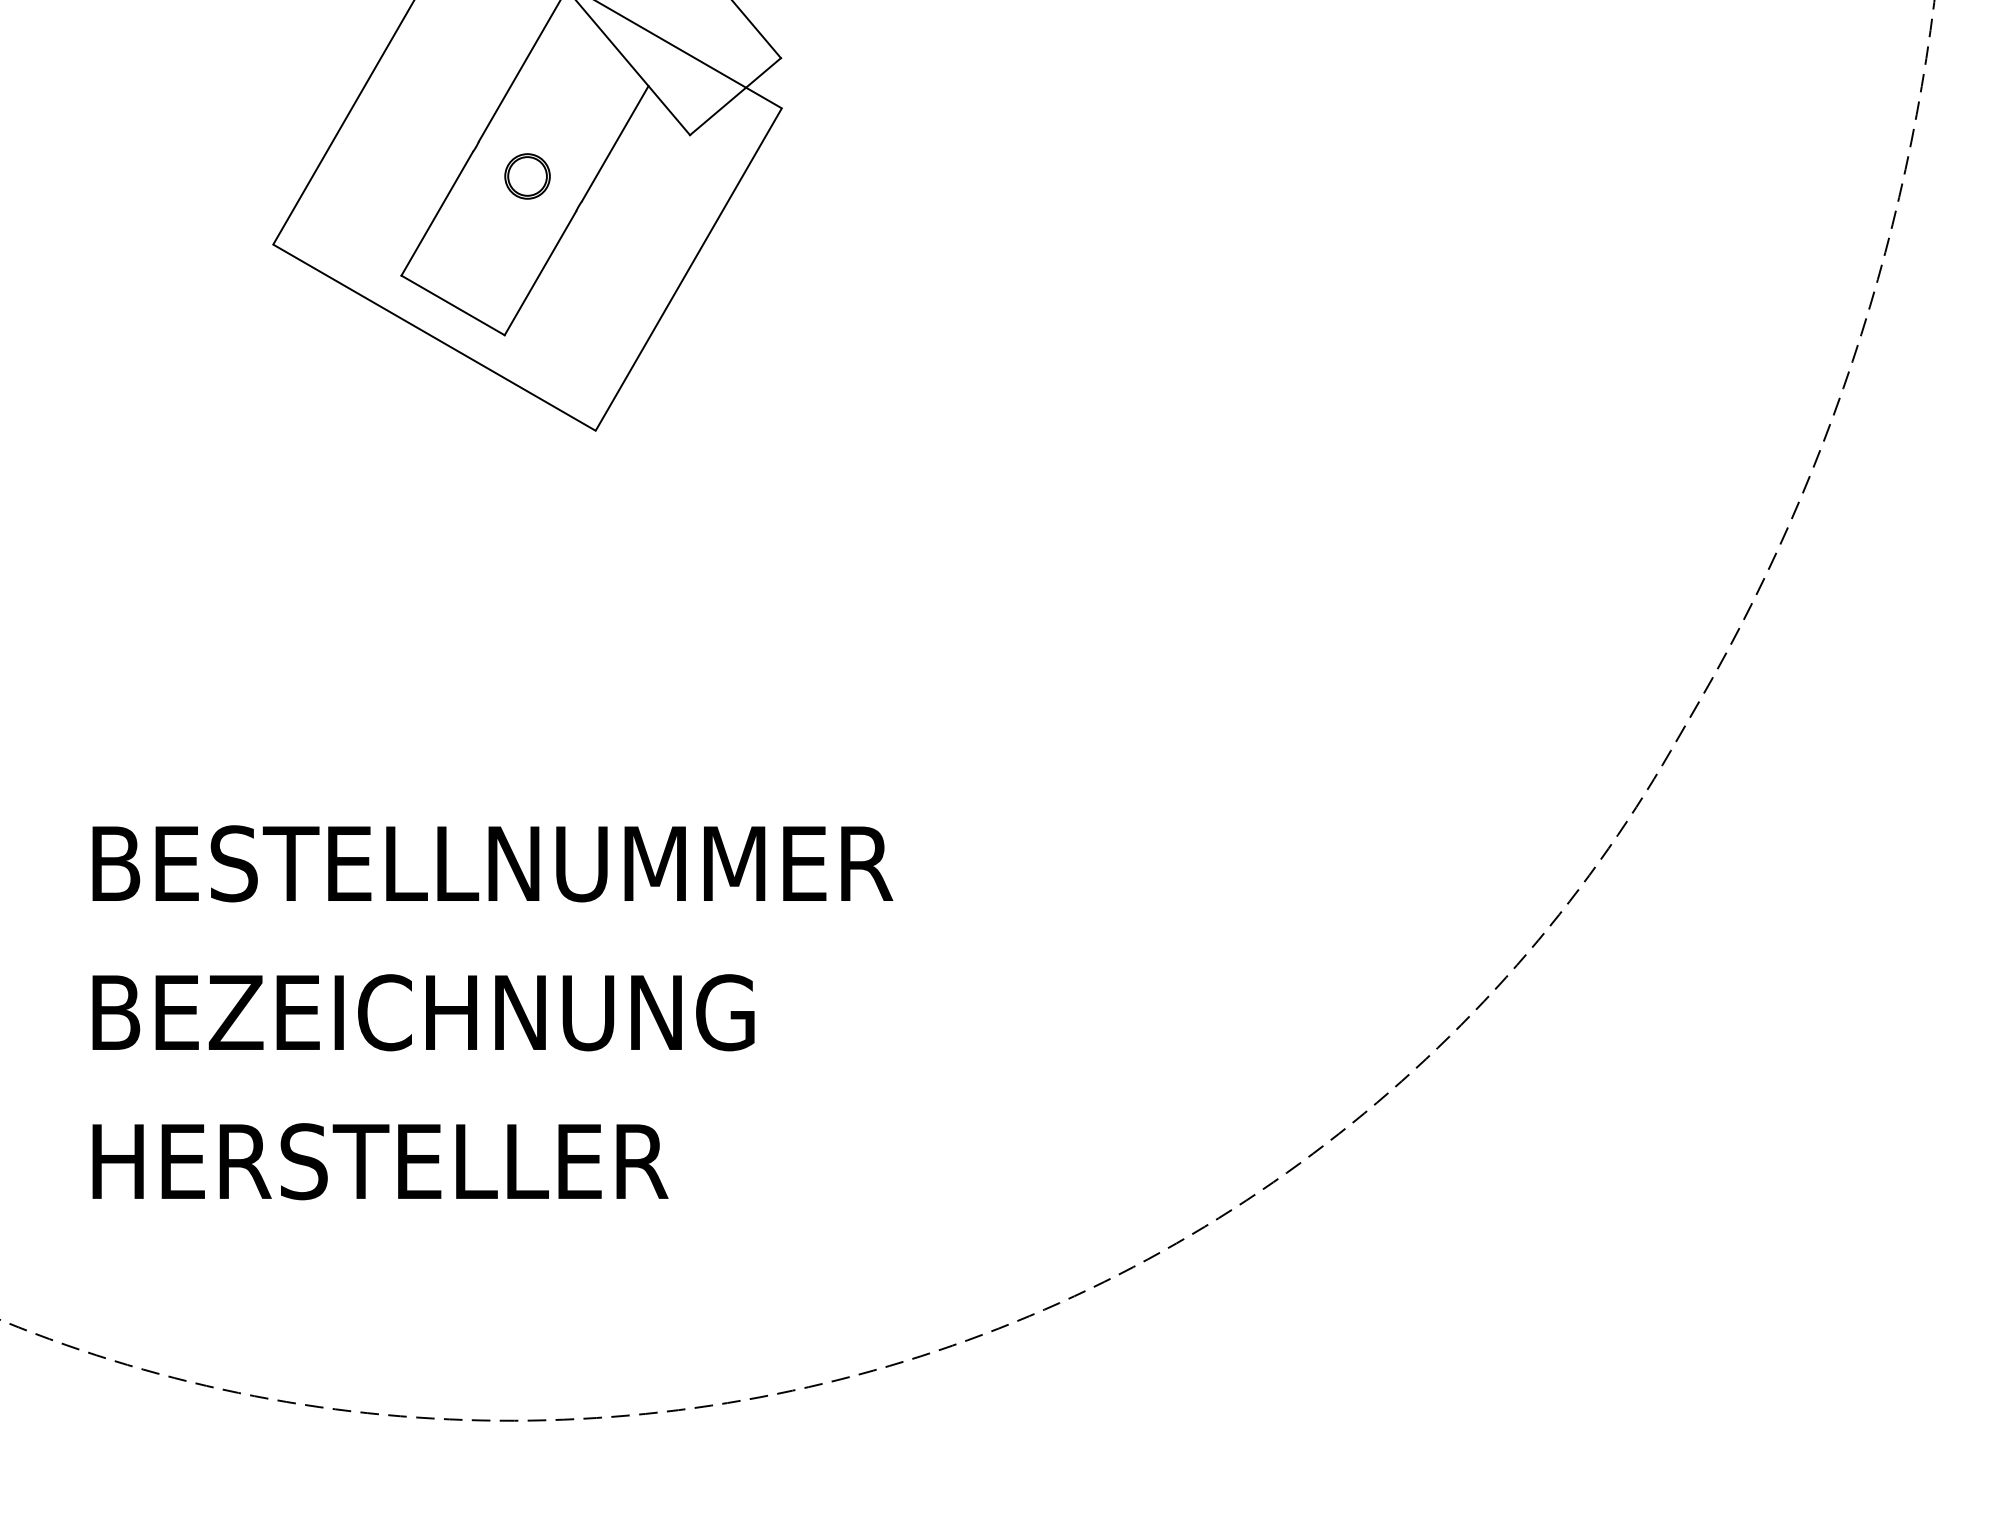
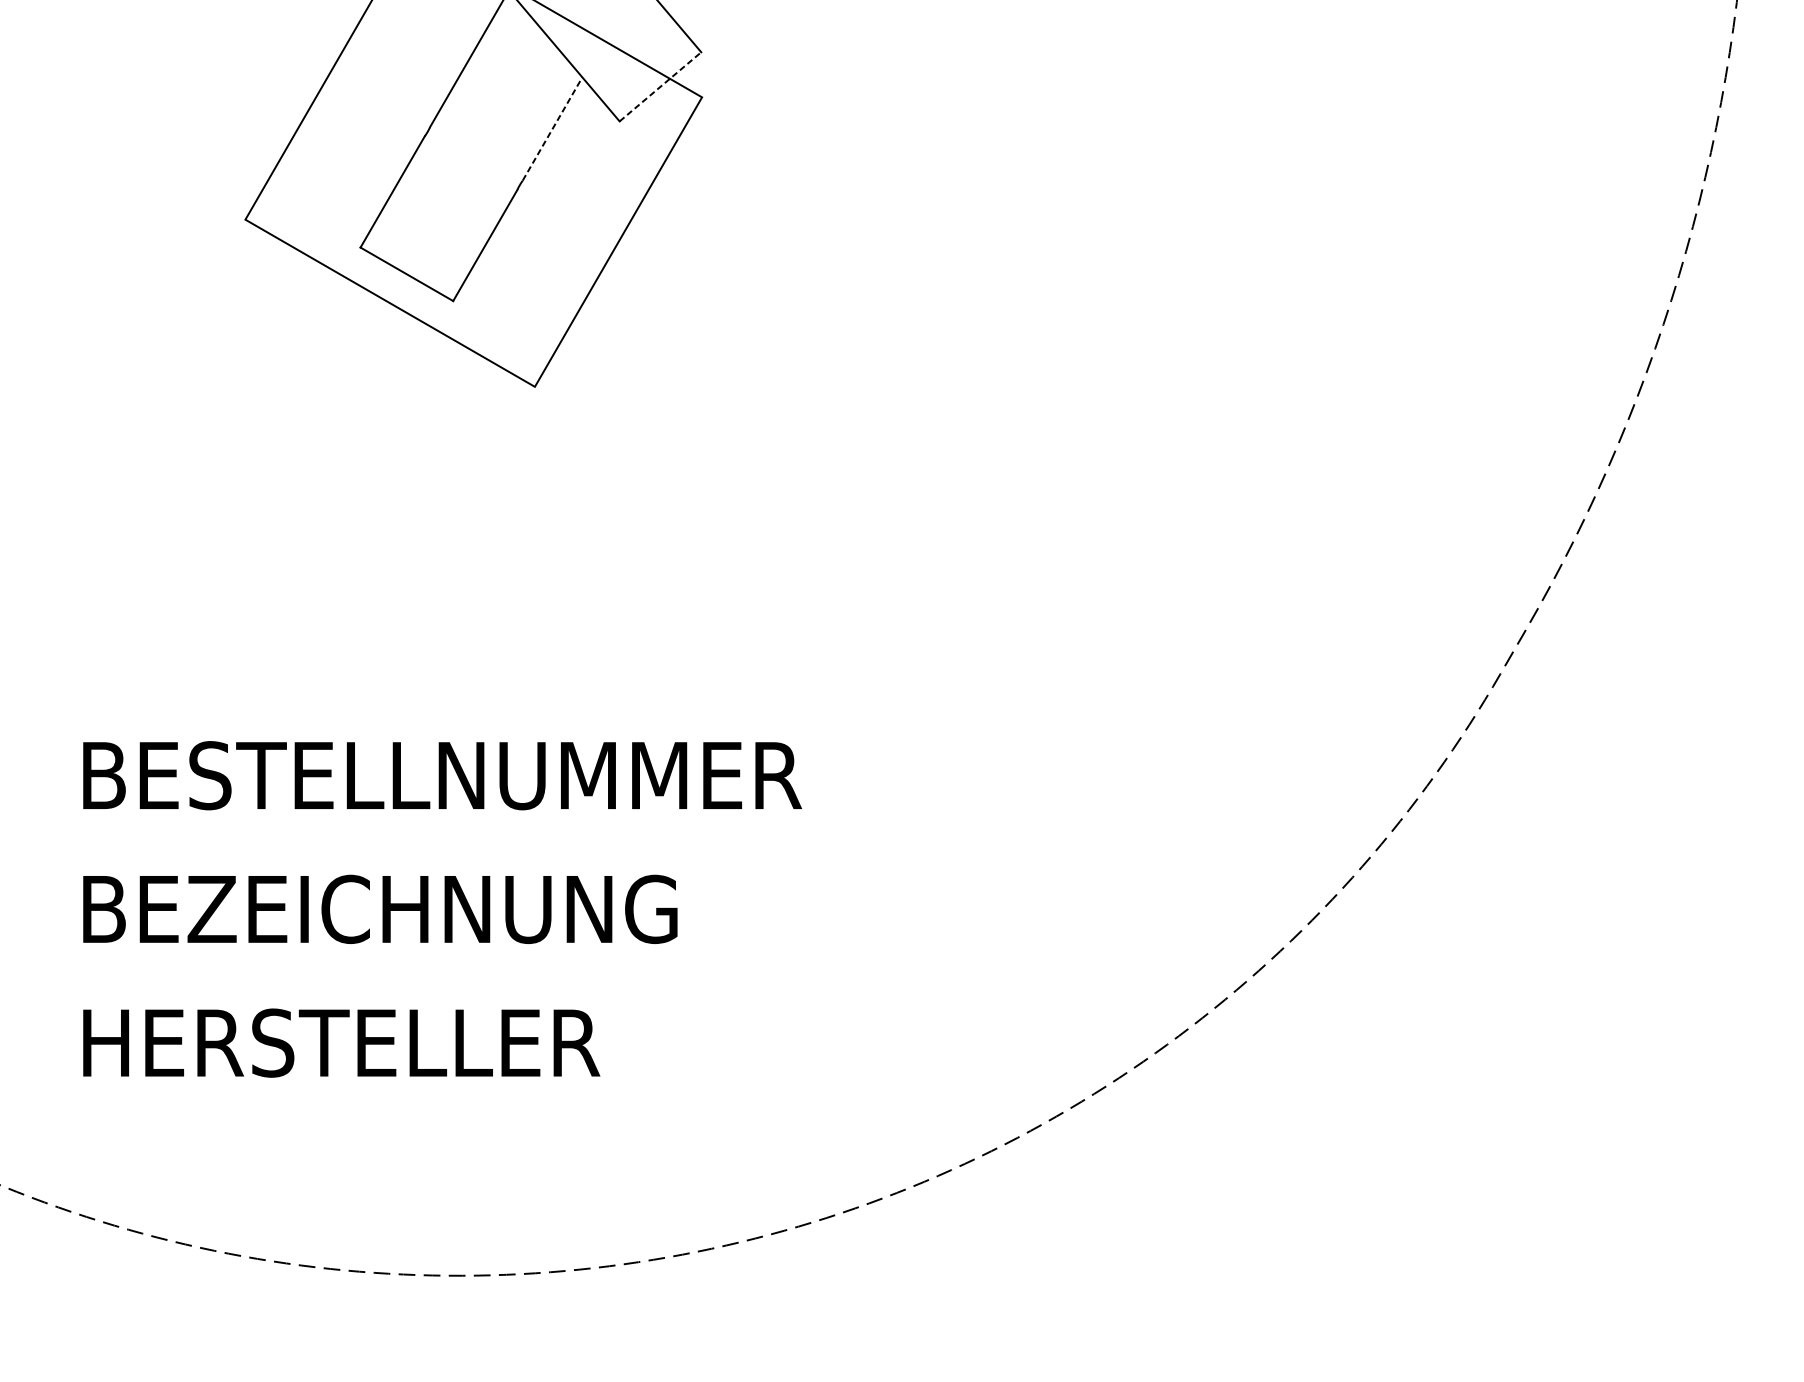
line: (735, 96) -> (660, 86), solid -> dashed
line: (615, 143) -> (552, 128), solid -> dashed
part: (527, 176) -> (473, 158), removed

